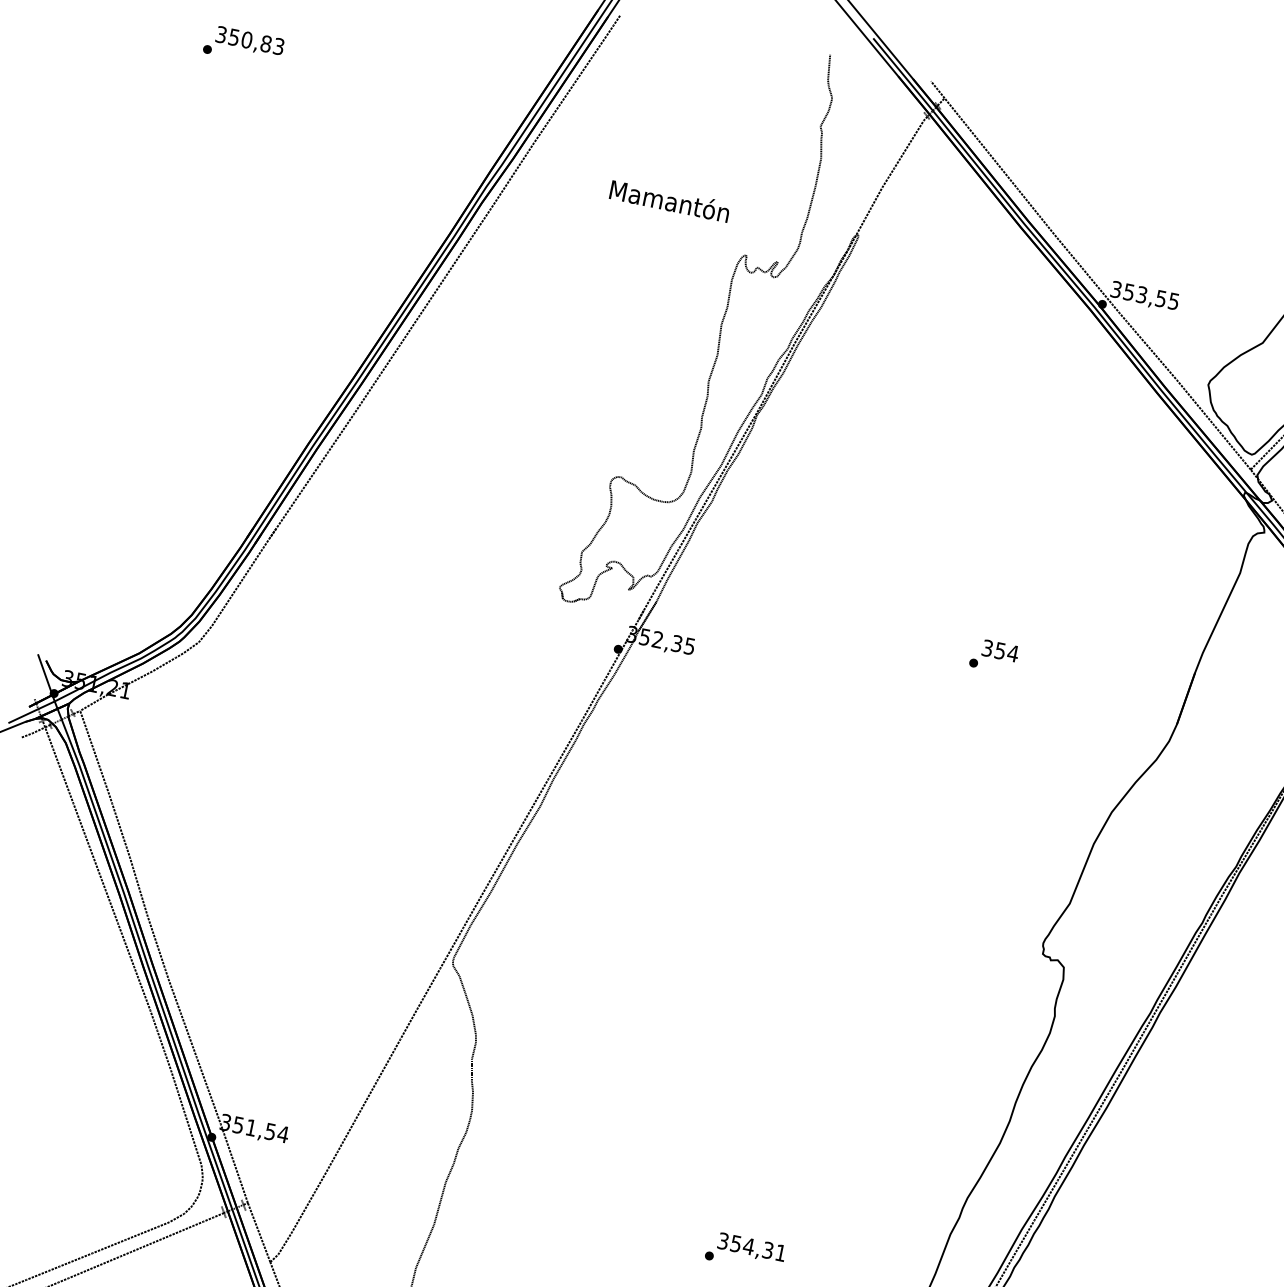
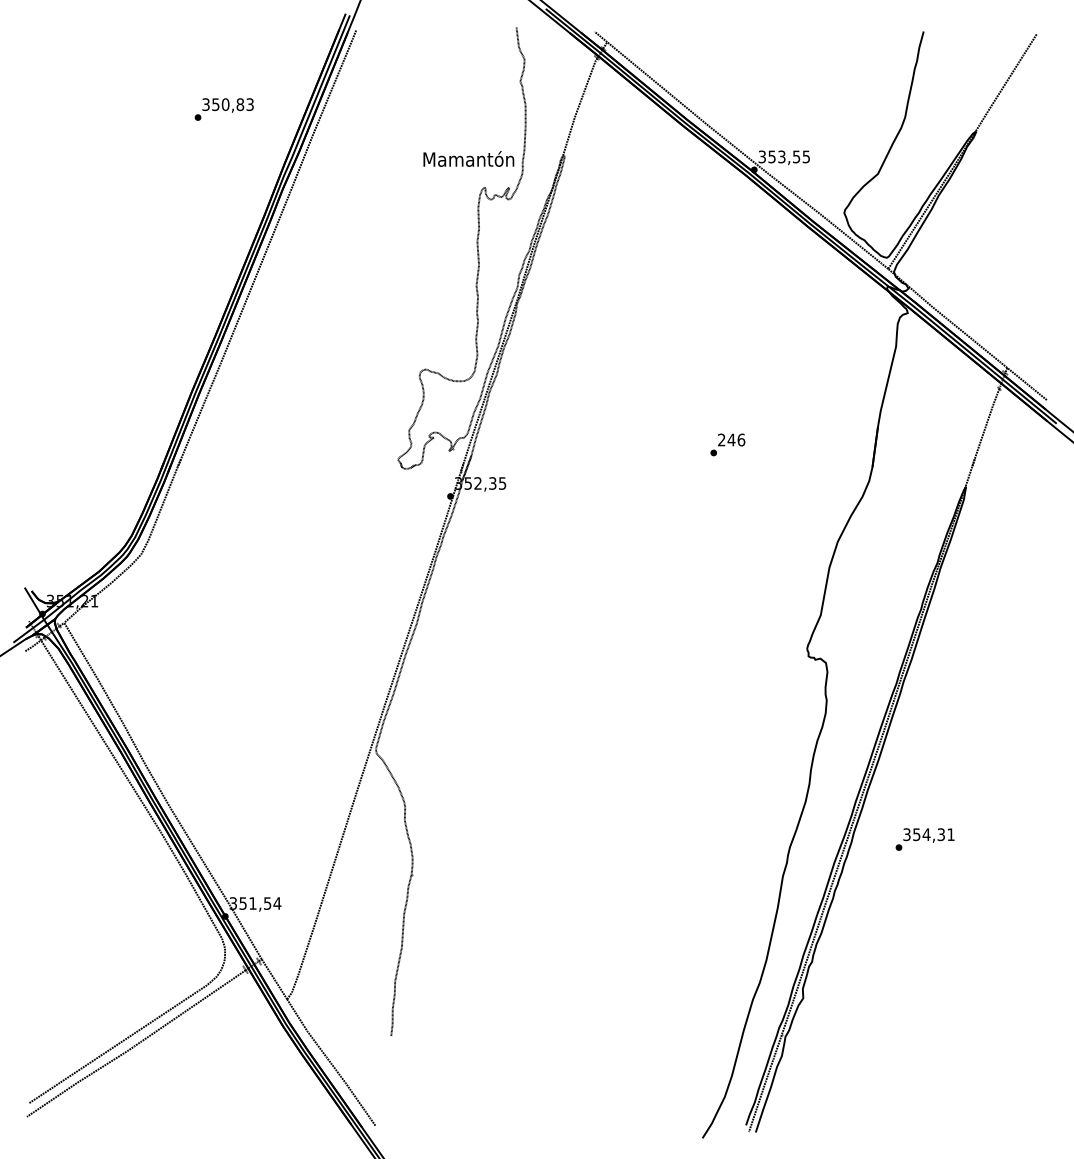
text: (242, 45) -> (223, 109), moved
text: (669, 200) -> (468, 158), moved
text: (1000, 650) -> (731, 439), 354 -> 246
text: (744, 1252) -> (924, 839), moved

